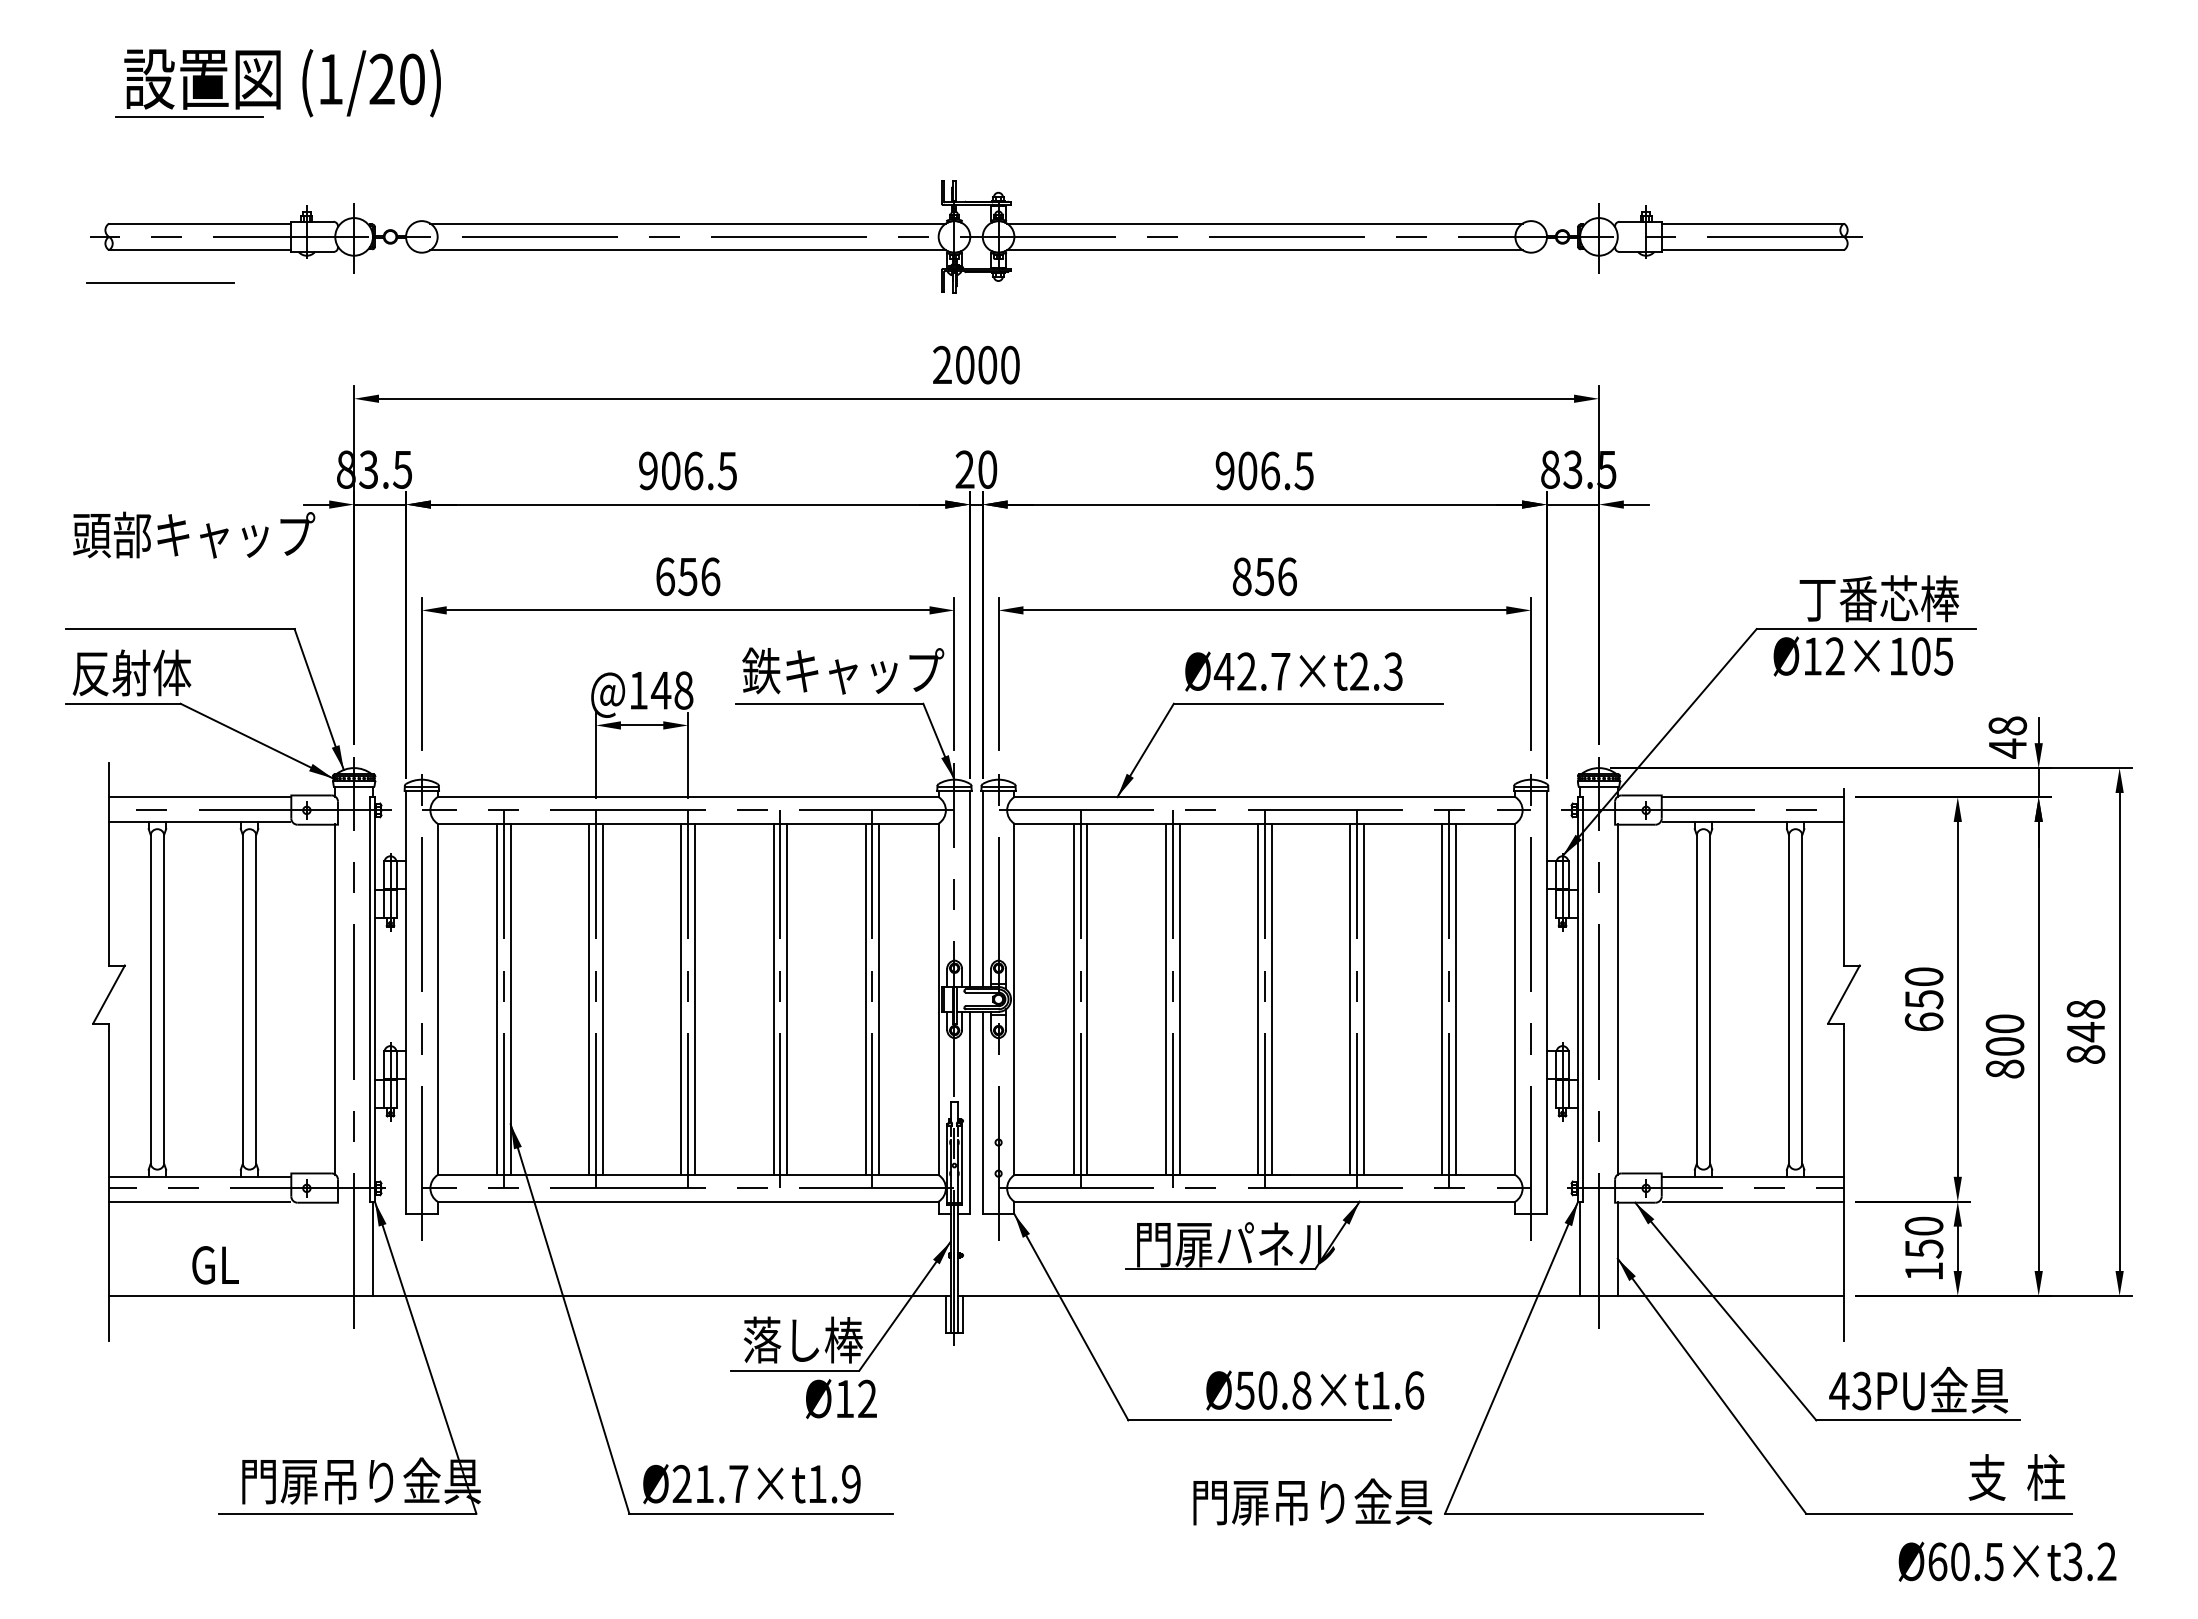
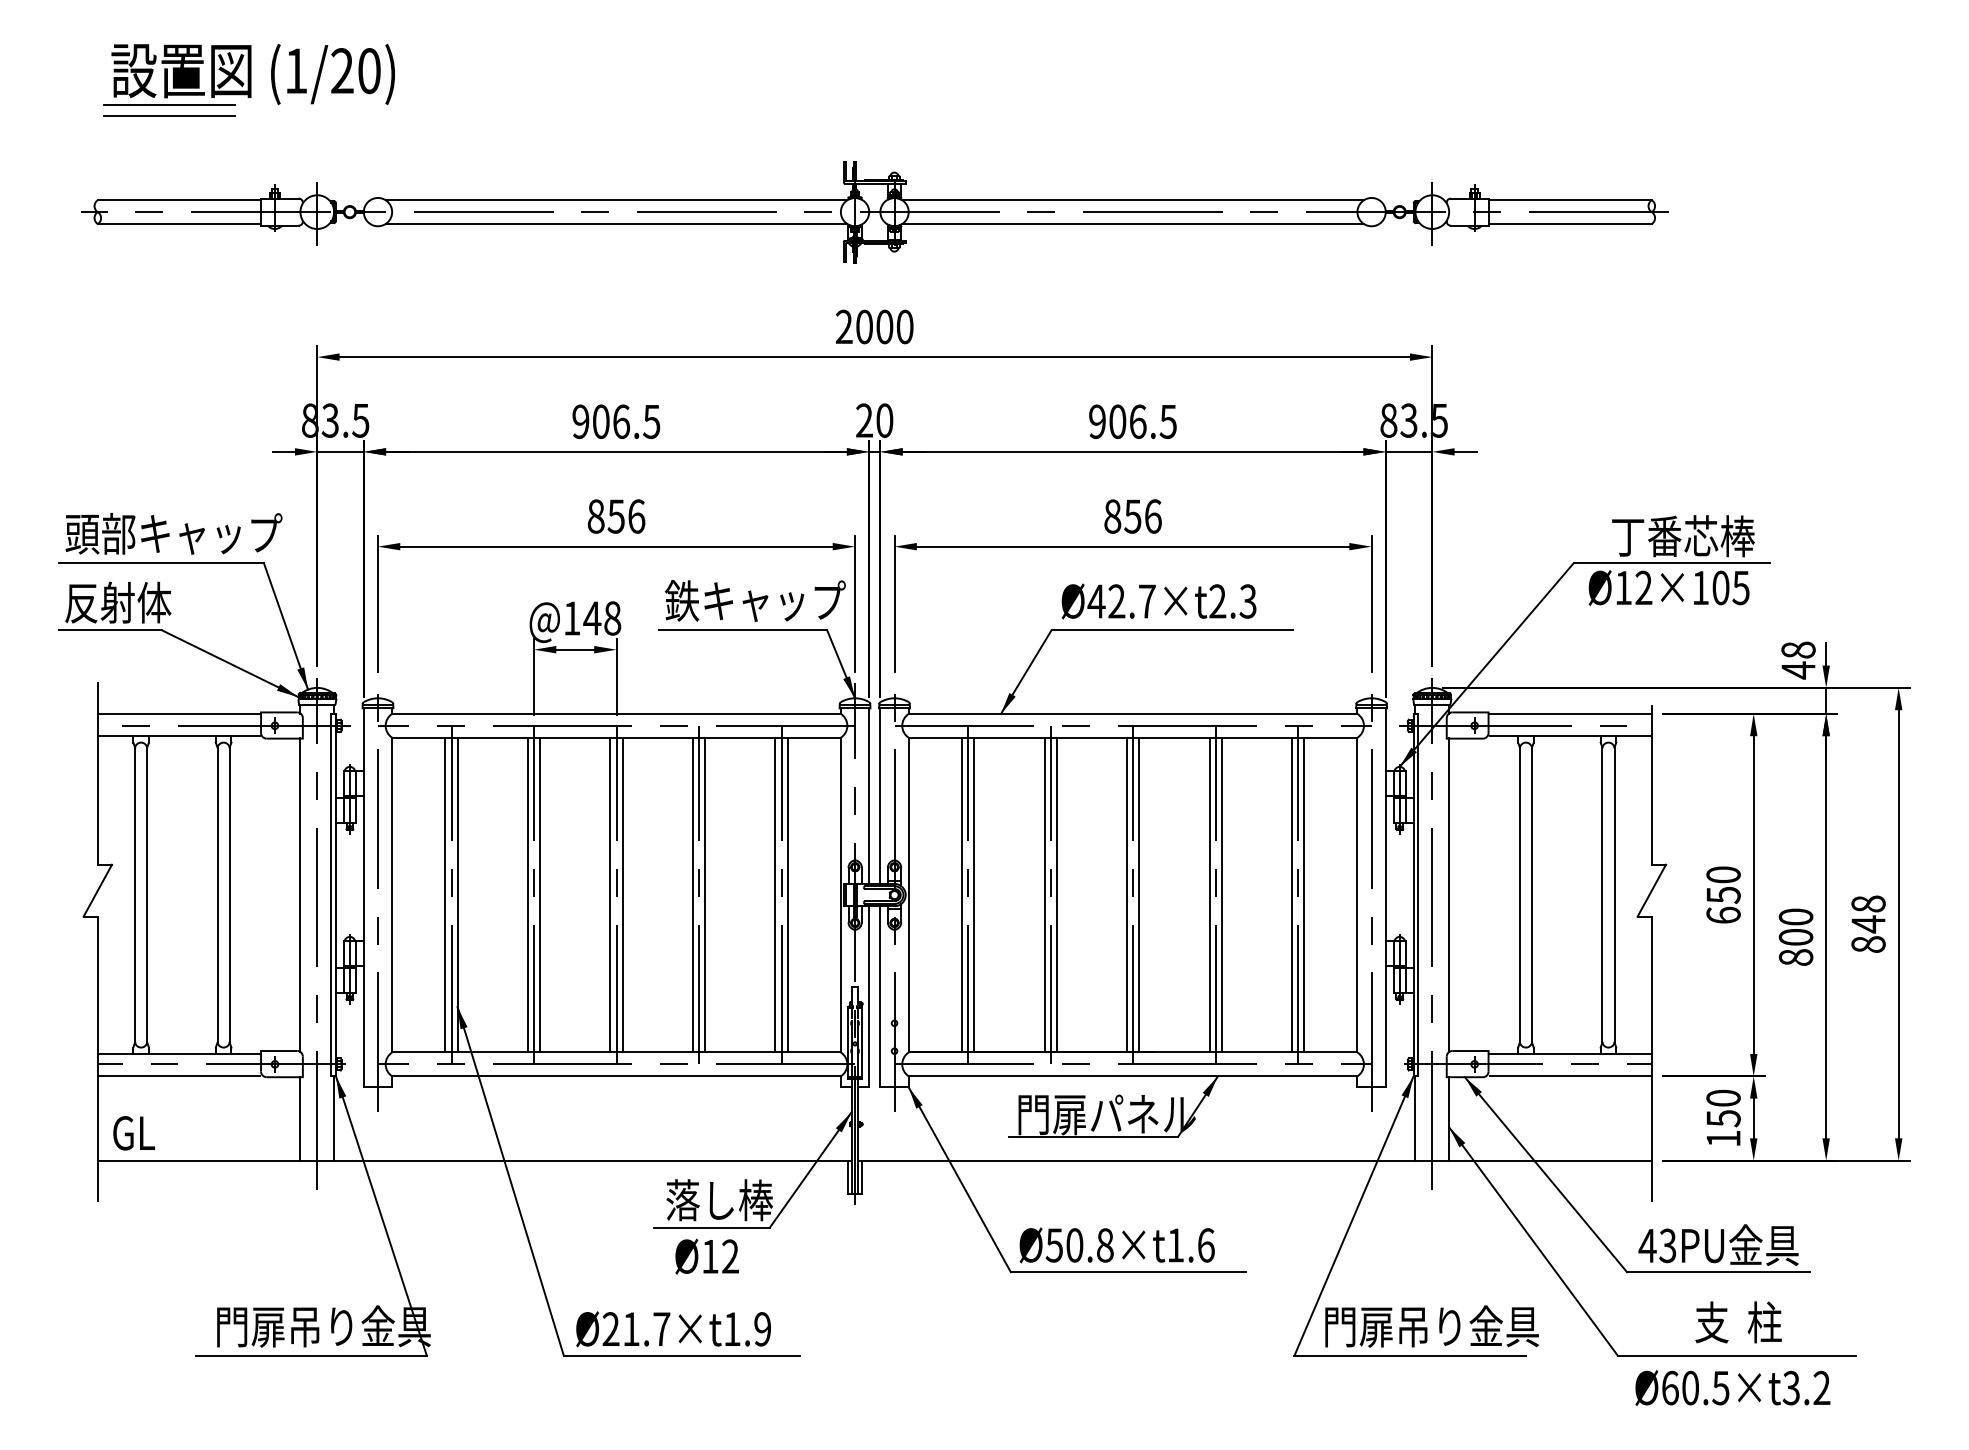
line: (160, 282) -> (169, 115), moved
text: (194, 534) -> (174, 533), moved
text: (665, 576) -> (596, 516), 656 -> 856
line: (335, 1248) -> (300, 1118), added
text: (215, 1265) -> (134, 1133), moved
text: (1315, 1390) -> (1117, 1245), moved
text: (841, 1399) -> (707, 1257), moved
text: (2016, 1477) -> (1738, 1322), moved
text: (1312, 1501) -> (1431, 1326), moved
text: (2007, 1561) -> (1732, 1387), moved

